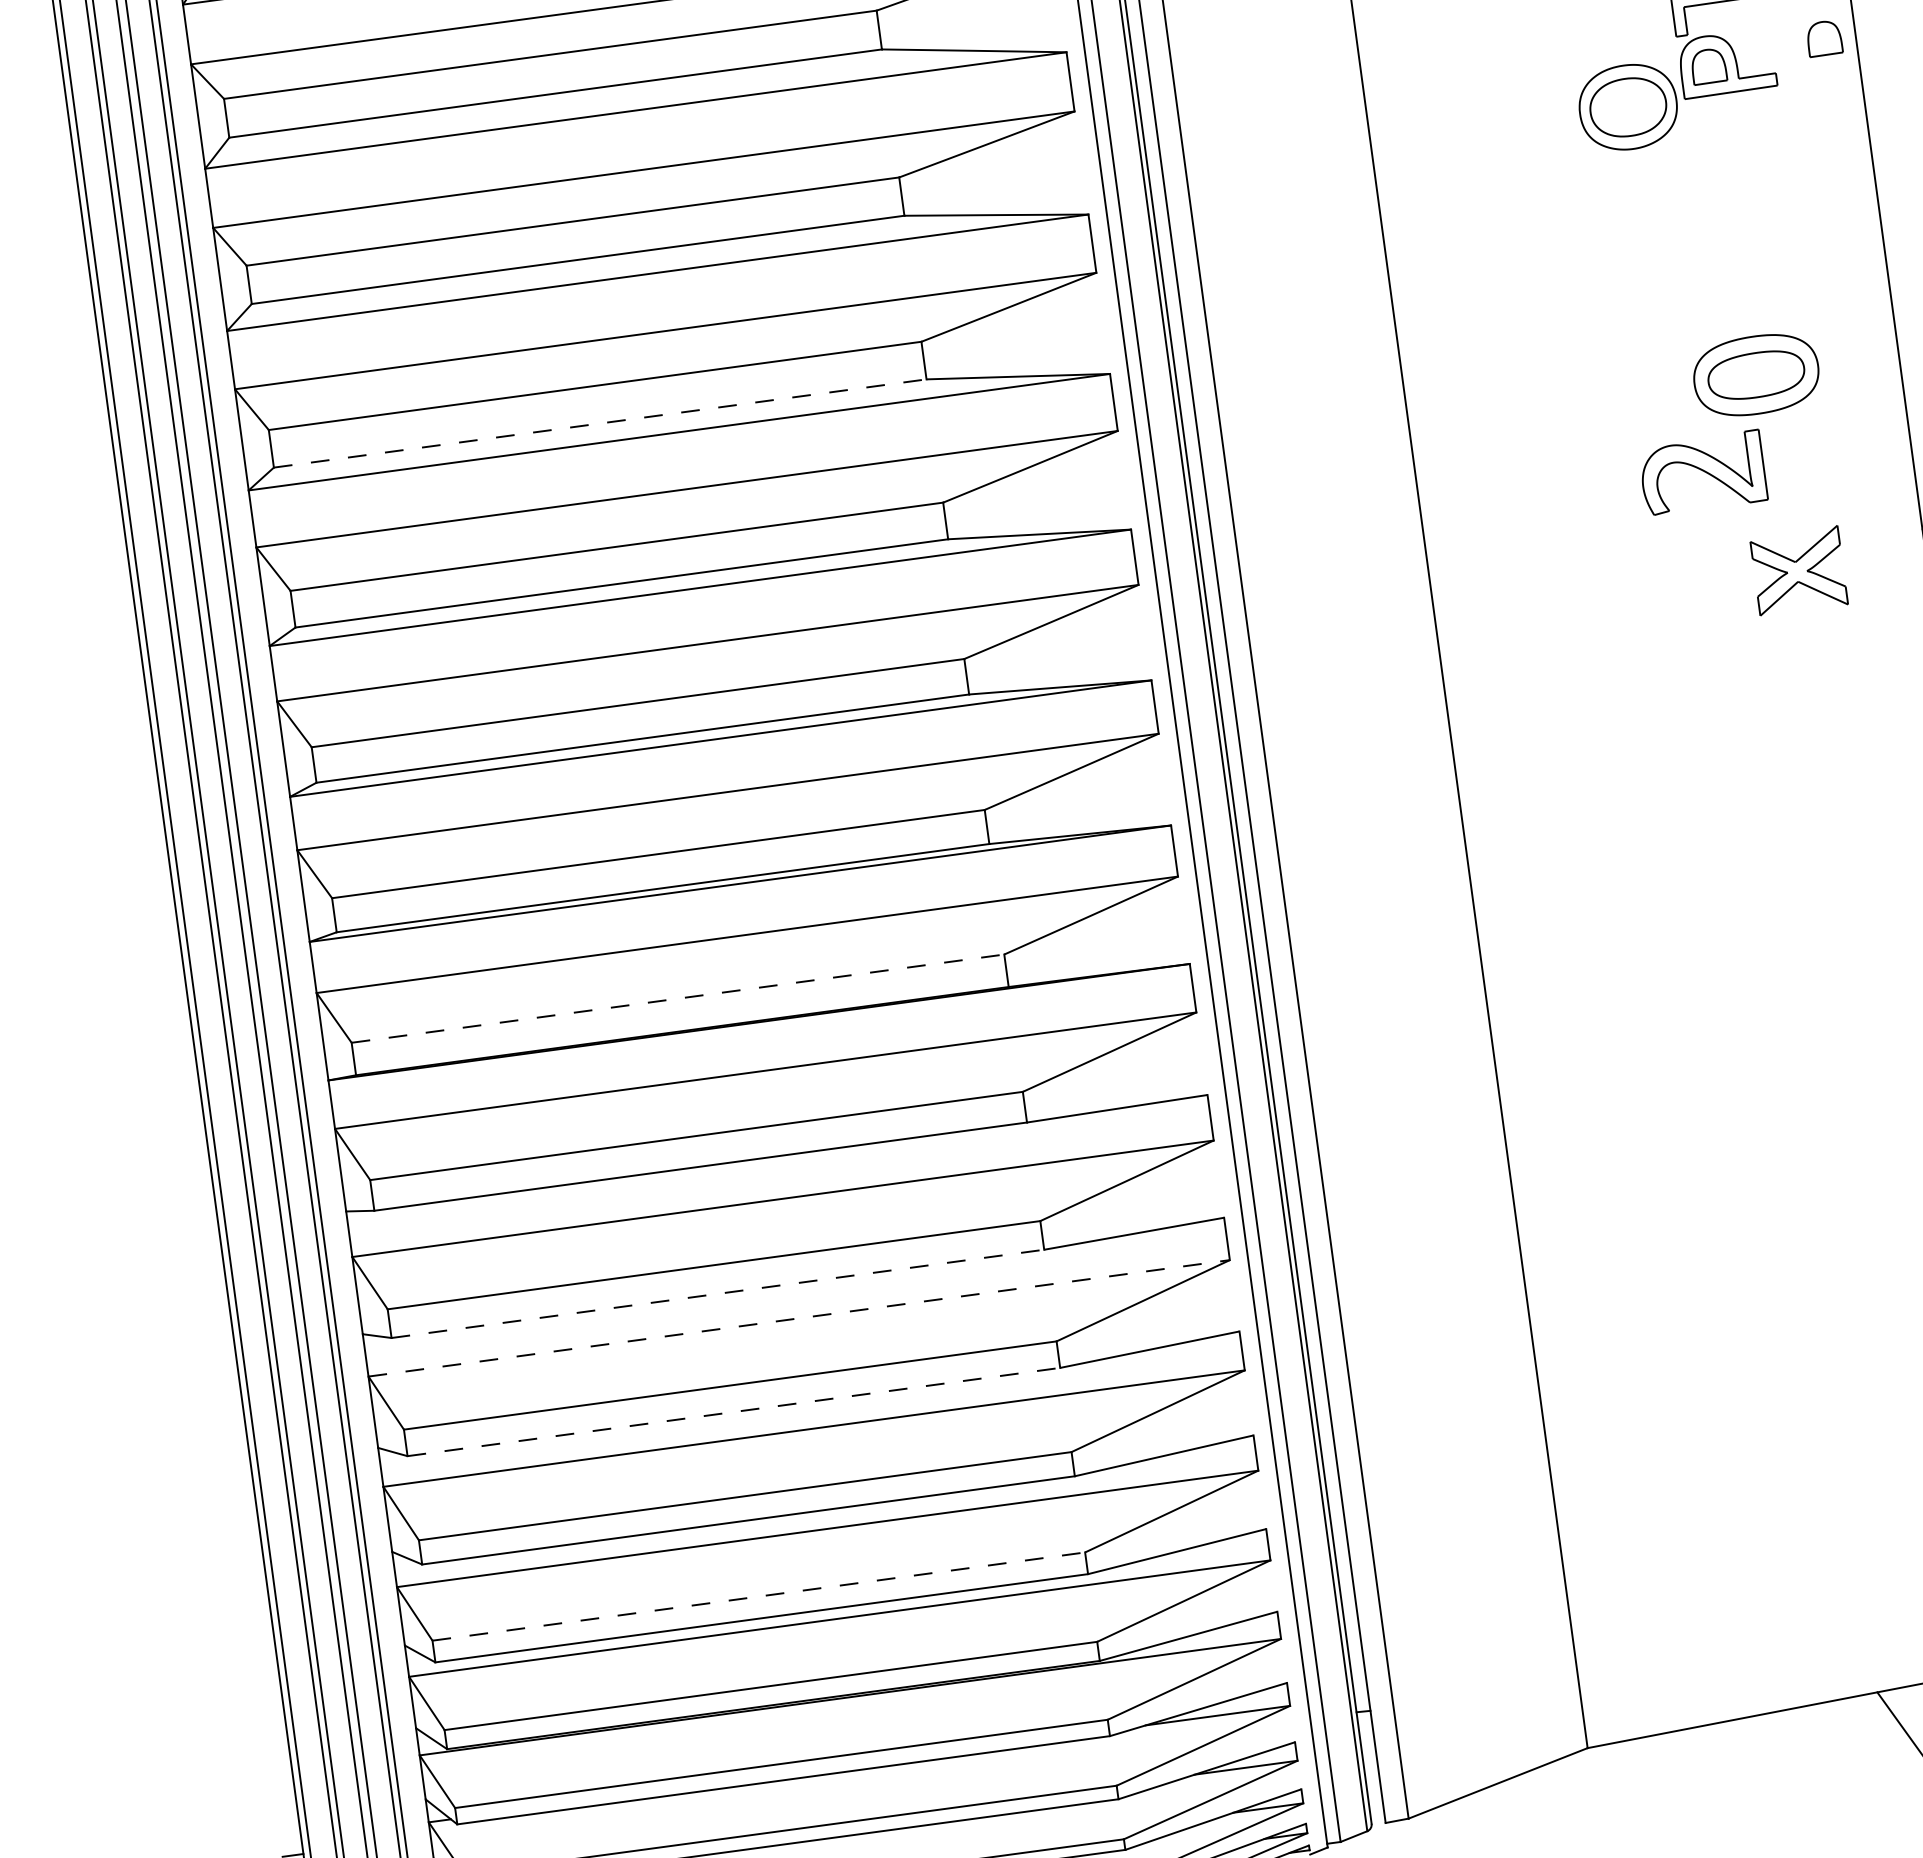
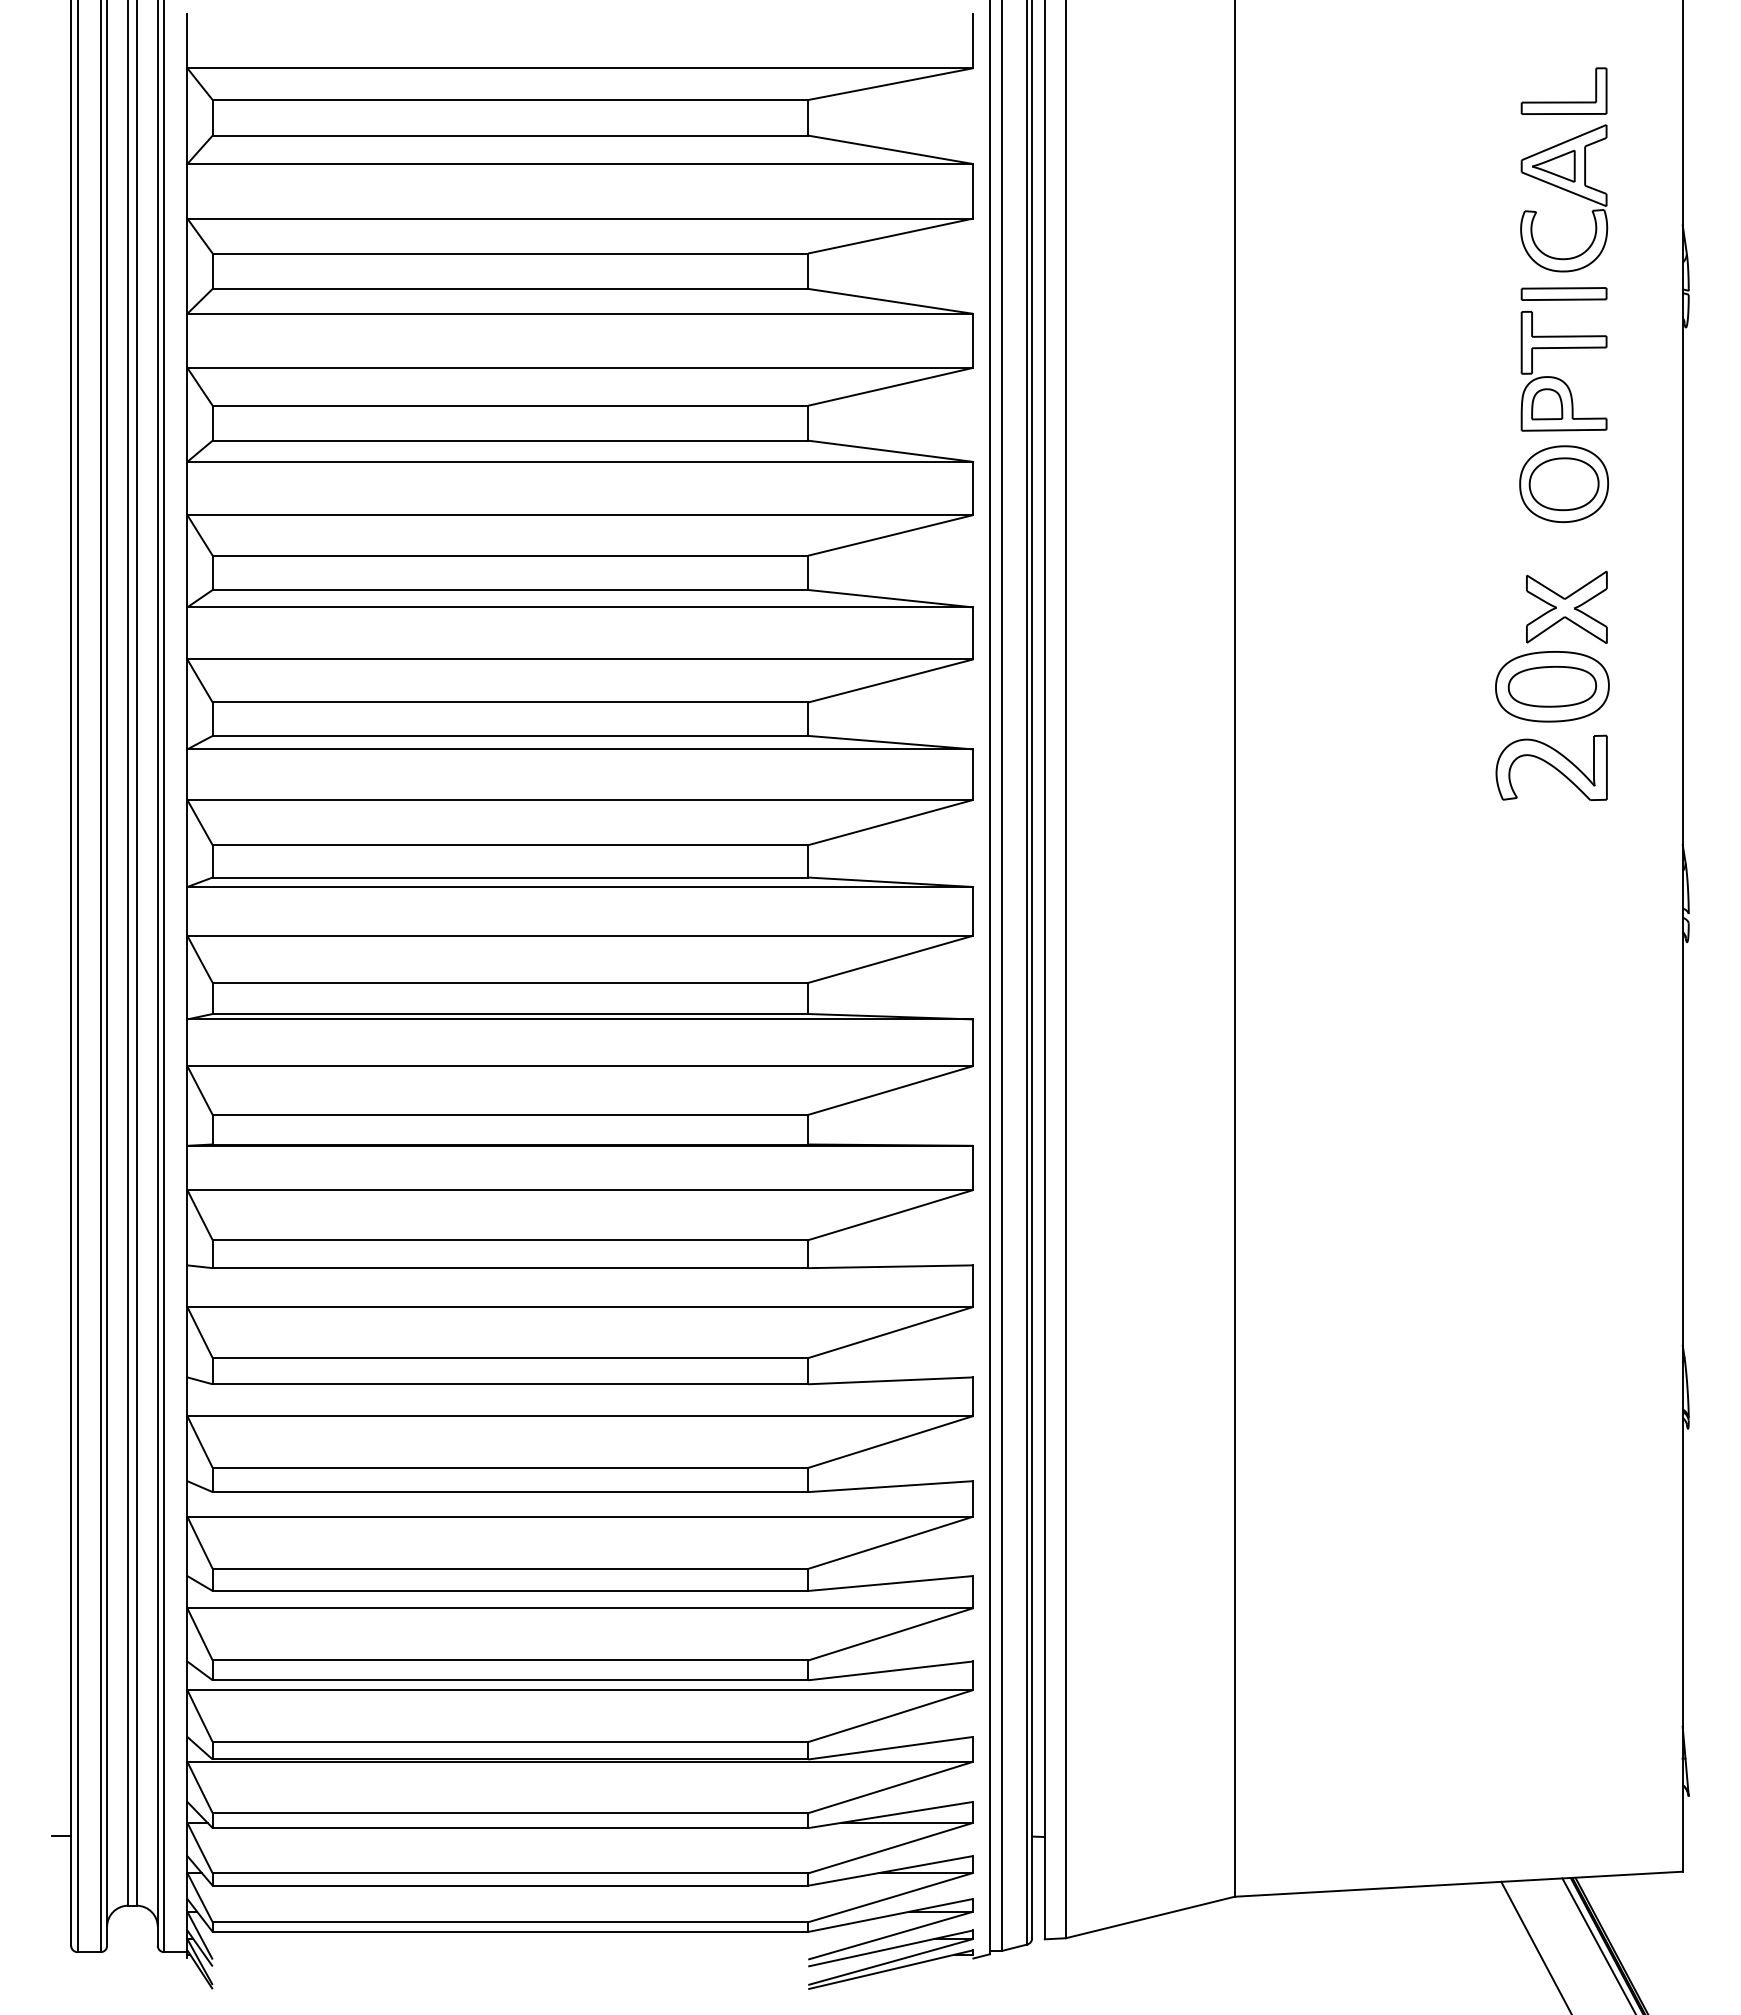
part: (1824, 38) -> (1654, 393), removed
part: (1627, 106) -> (1563, 483), moved
line: (600, 424) -> (510, 590), dashed -> solid
part: (1702, 472) -> (1551, 767), moved
part: (1798, 570) -> (1566, 606), moved
line: (677, 998) -> (510, 1114), dashed -> solid
line: (717, 1294) -> (510, 1384), dashed -> solid
line: (799, 1318) -> (580, 1416), dashed -> solid
line: (733, 1412) -> (510, 1492), dashed -> solid
line: (758, 1596) -> (510, 1660), dashed -> solid

